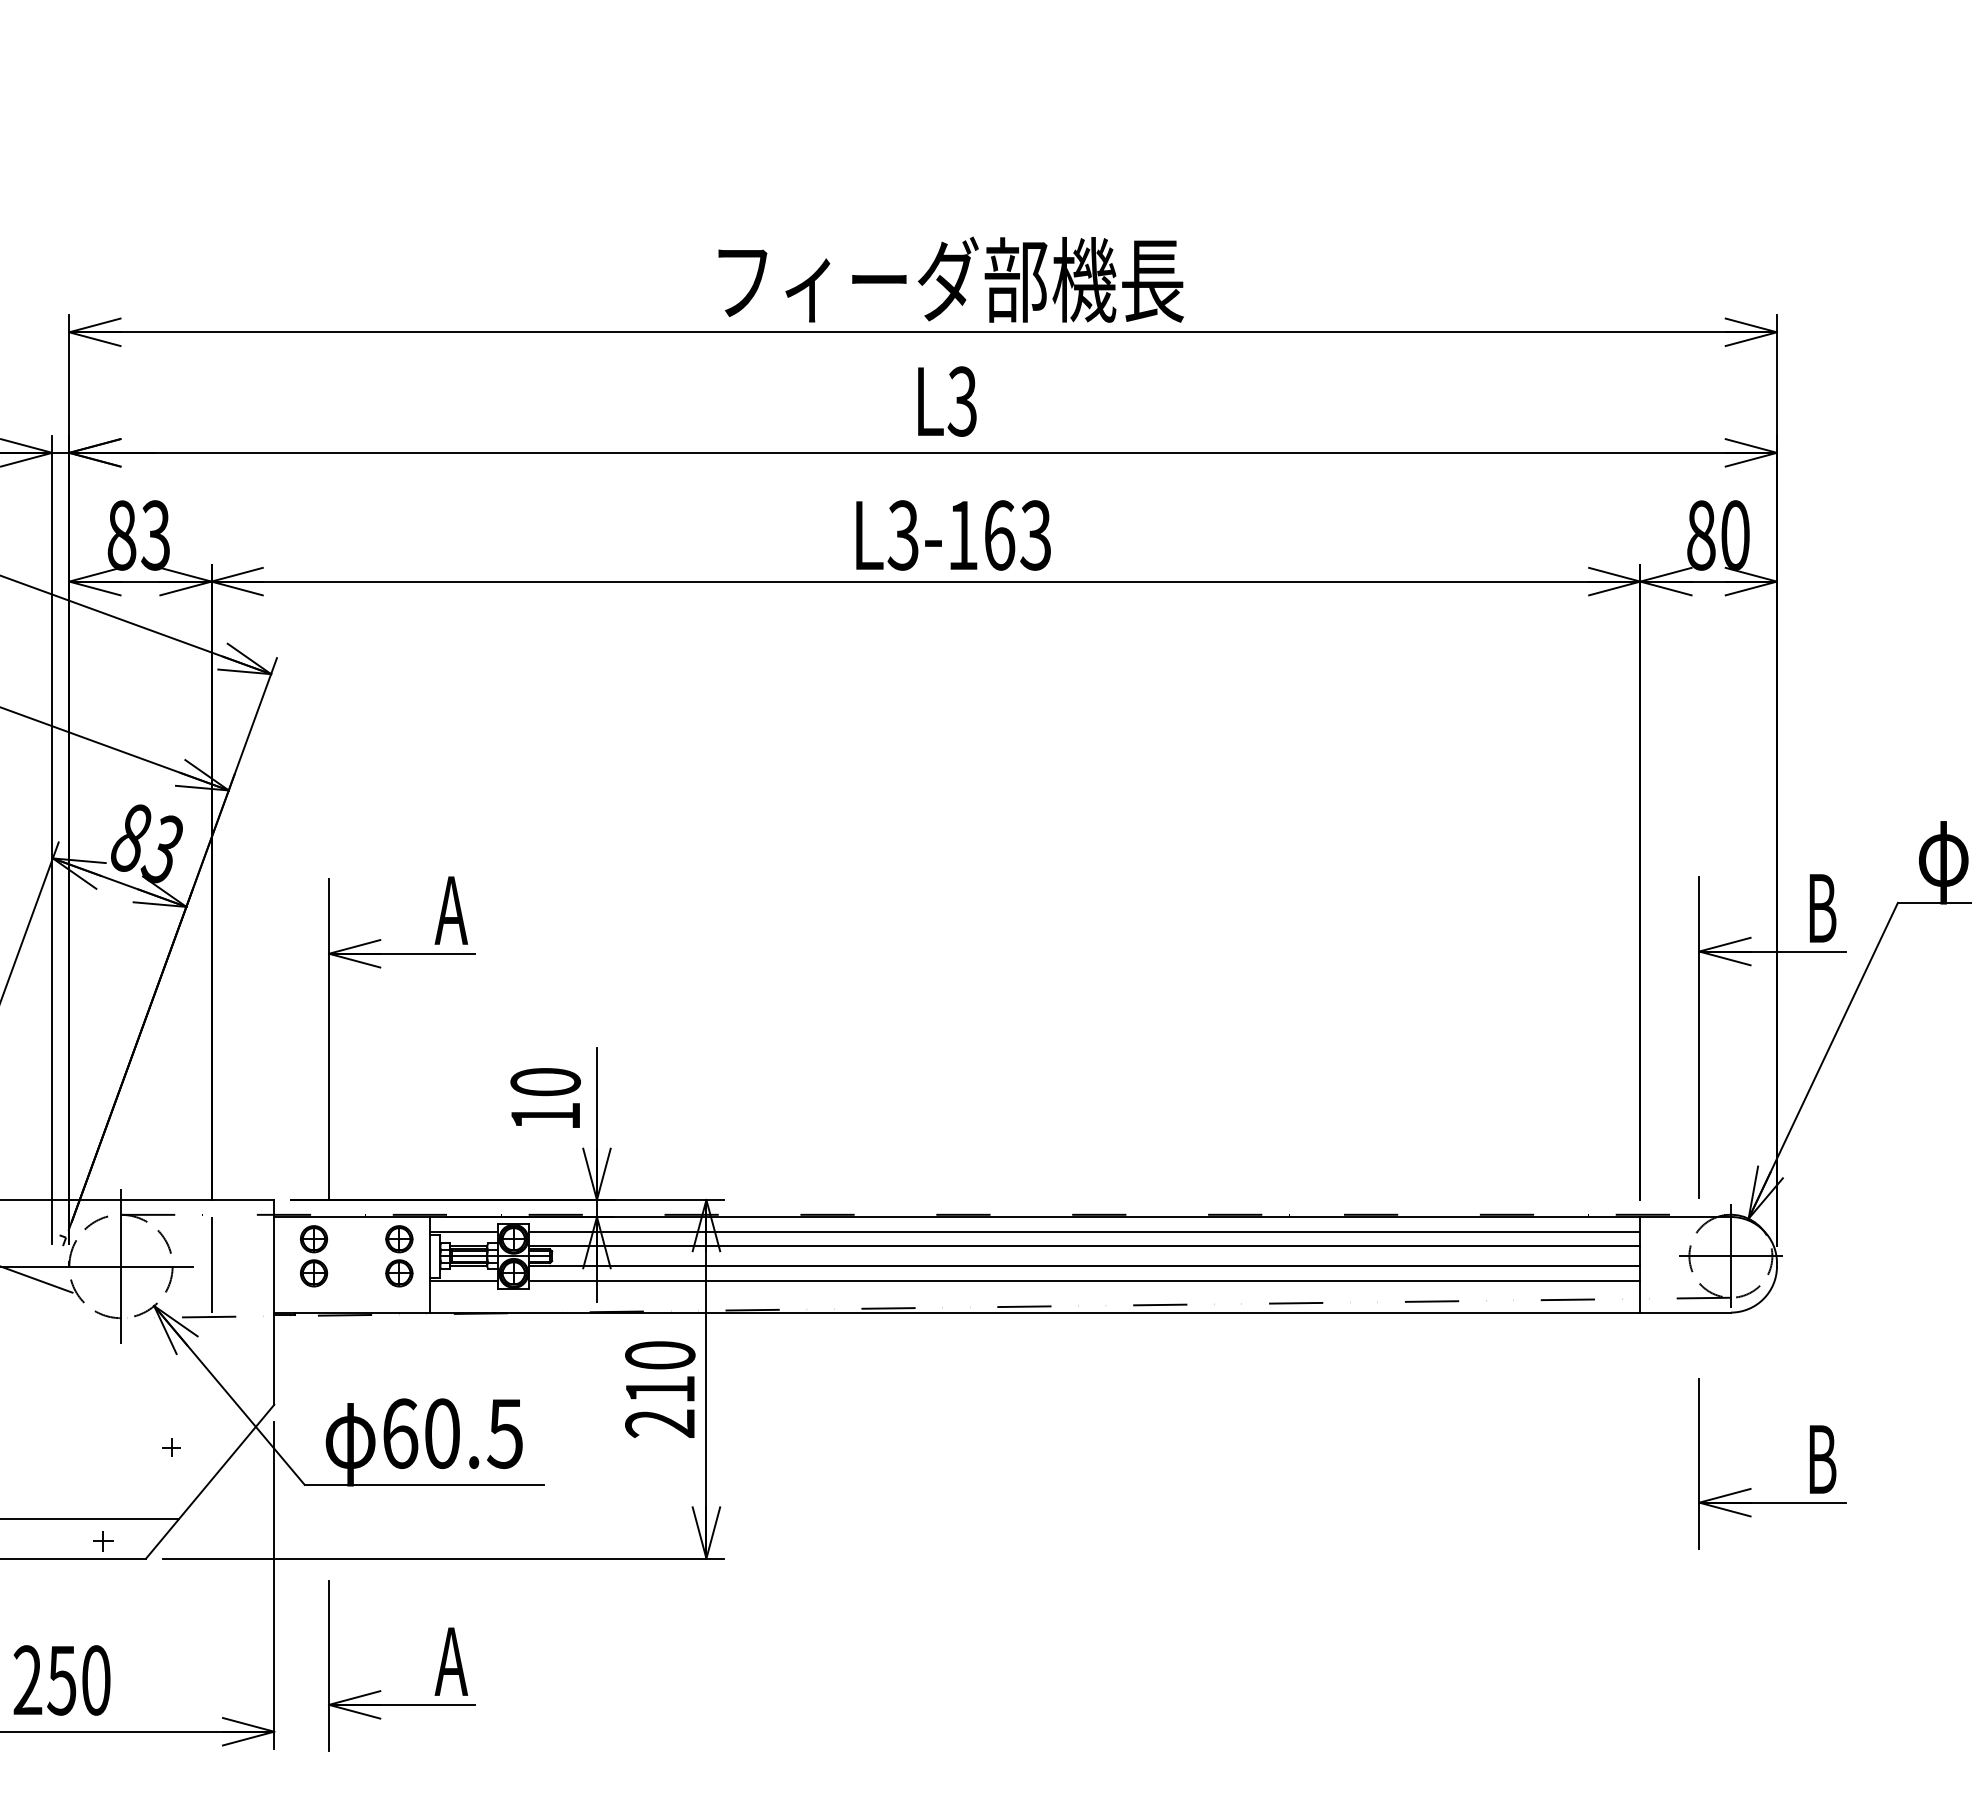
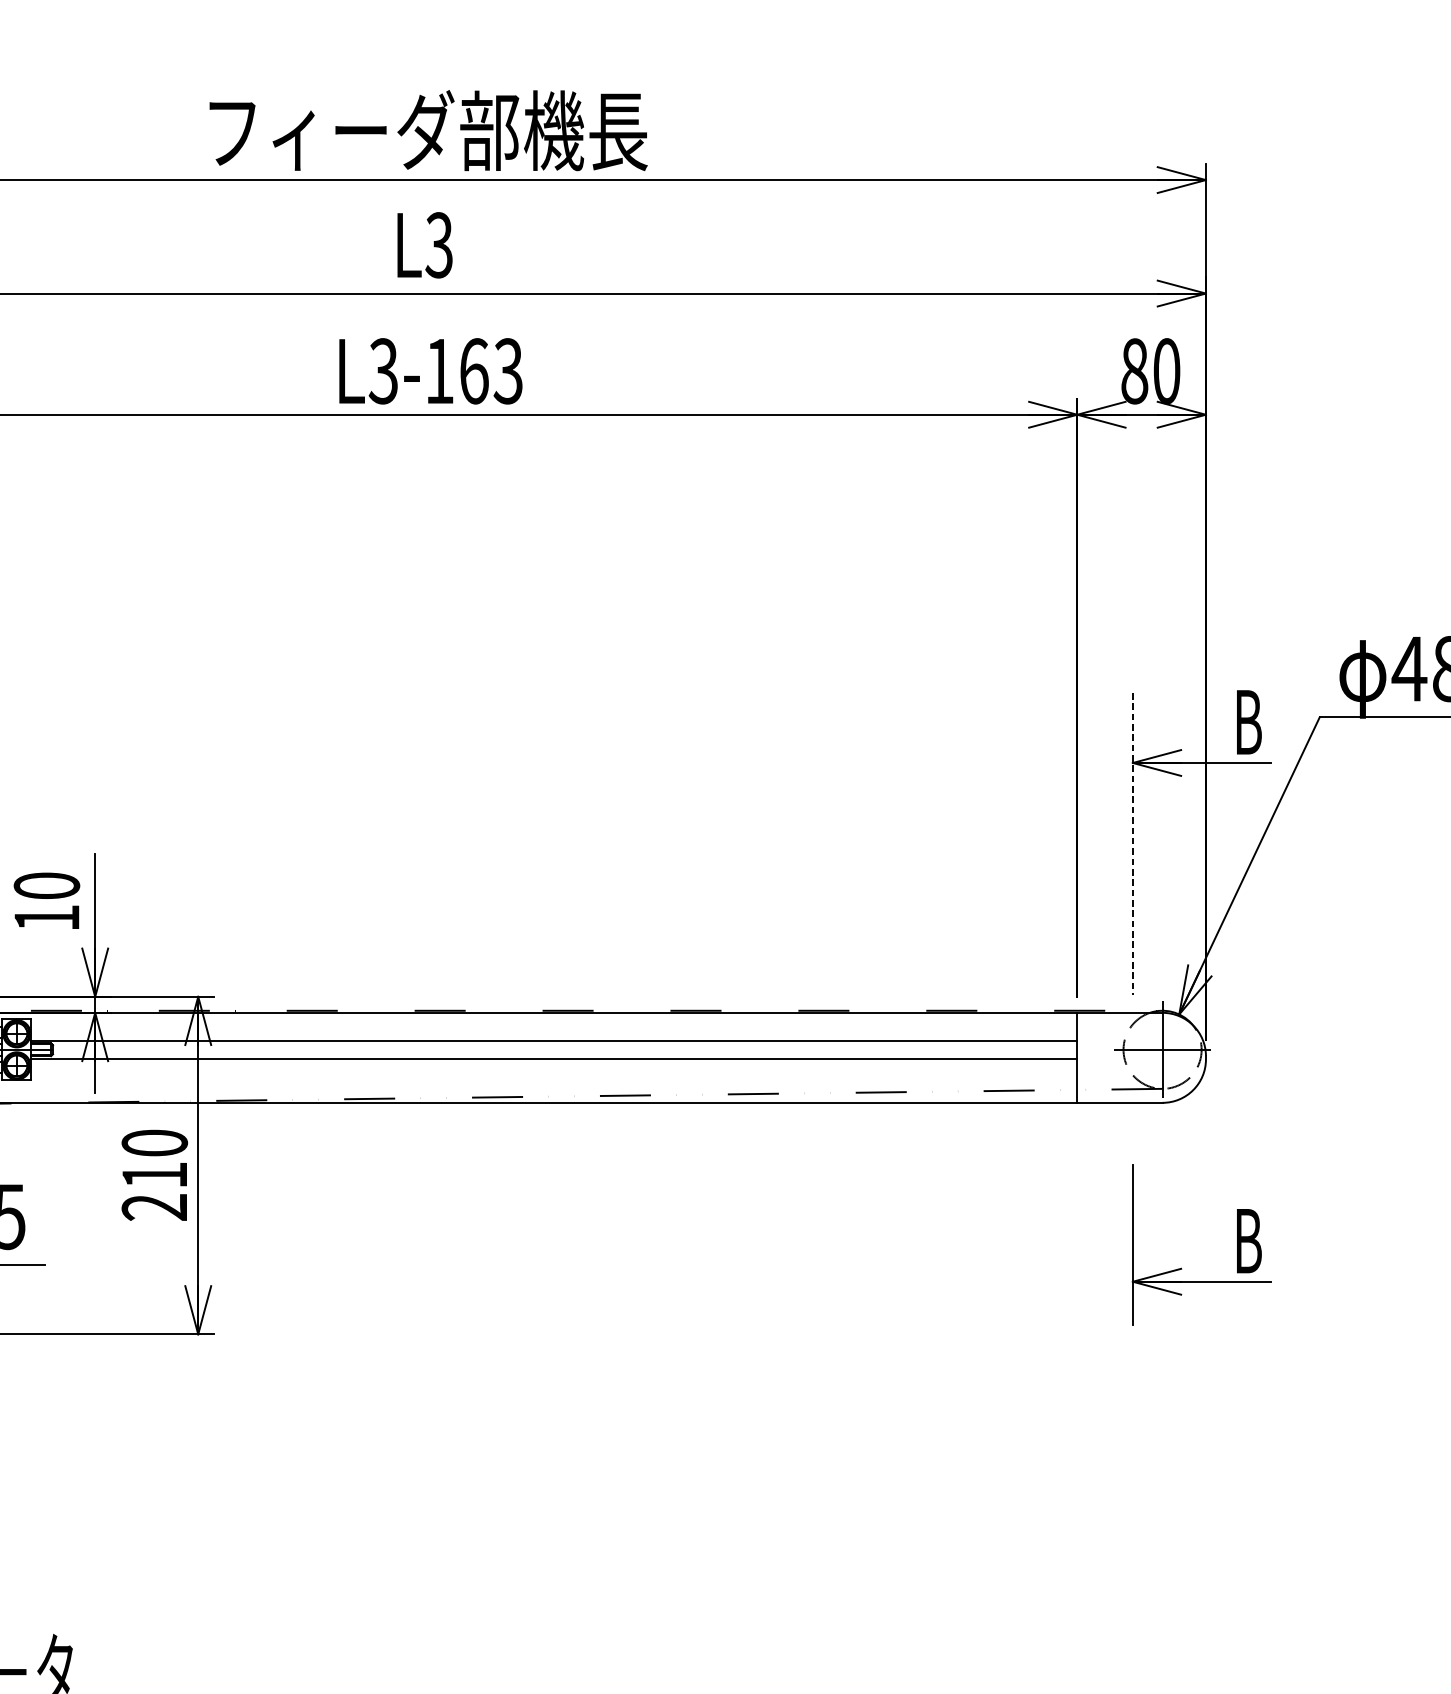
line: (1699, 1037) -> (1133, 843), solid -> dashed
line: (1084, 1231) -> (554, 1026), removed
line: (1084, 1280) -> (554, 1072), removed

